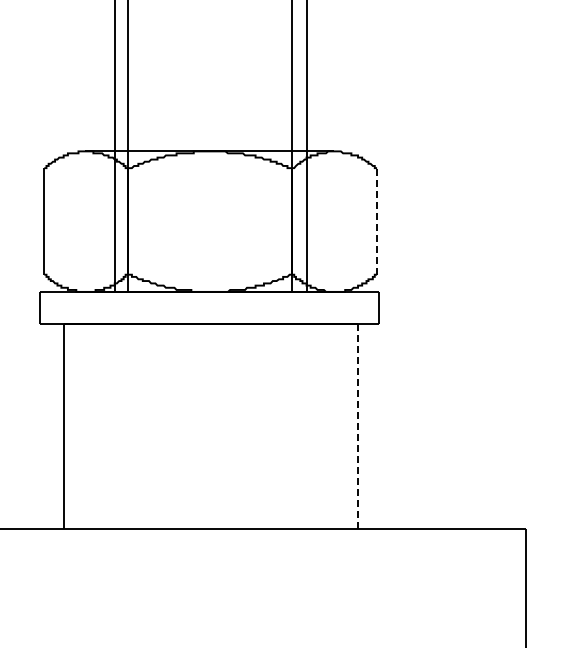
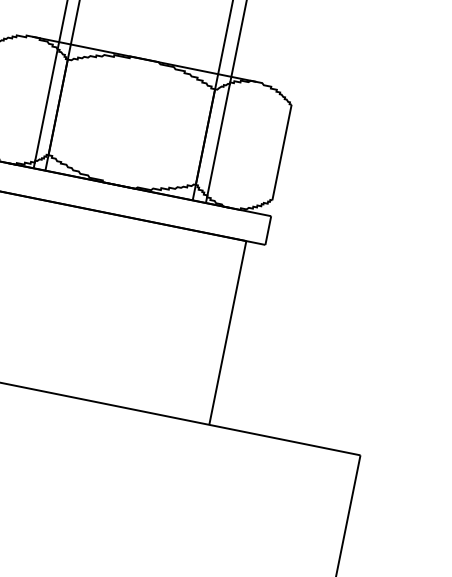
line: (377, 220) -> (282, 151), dashed -> solid
line: (358, 425) -> (228, 332), dashed -> solid

